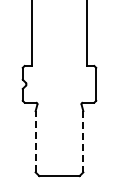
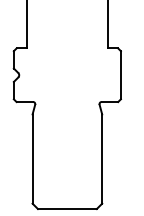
line: (35, 141) -> (32, 158), dashed -> solid
line: (83, 141) -> (102, 158), dashed -> solid

